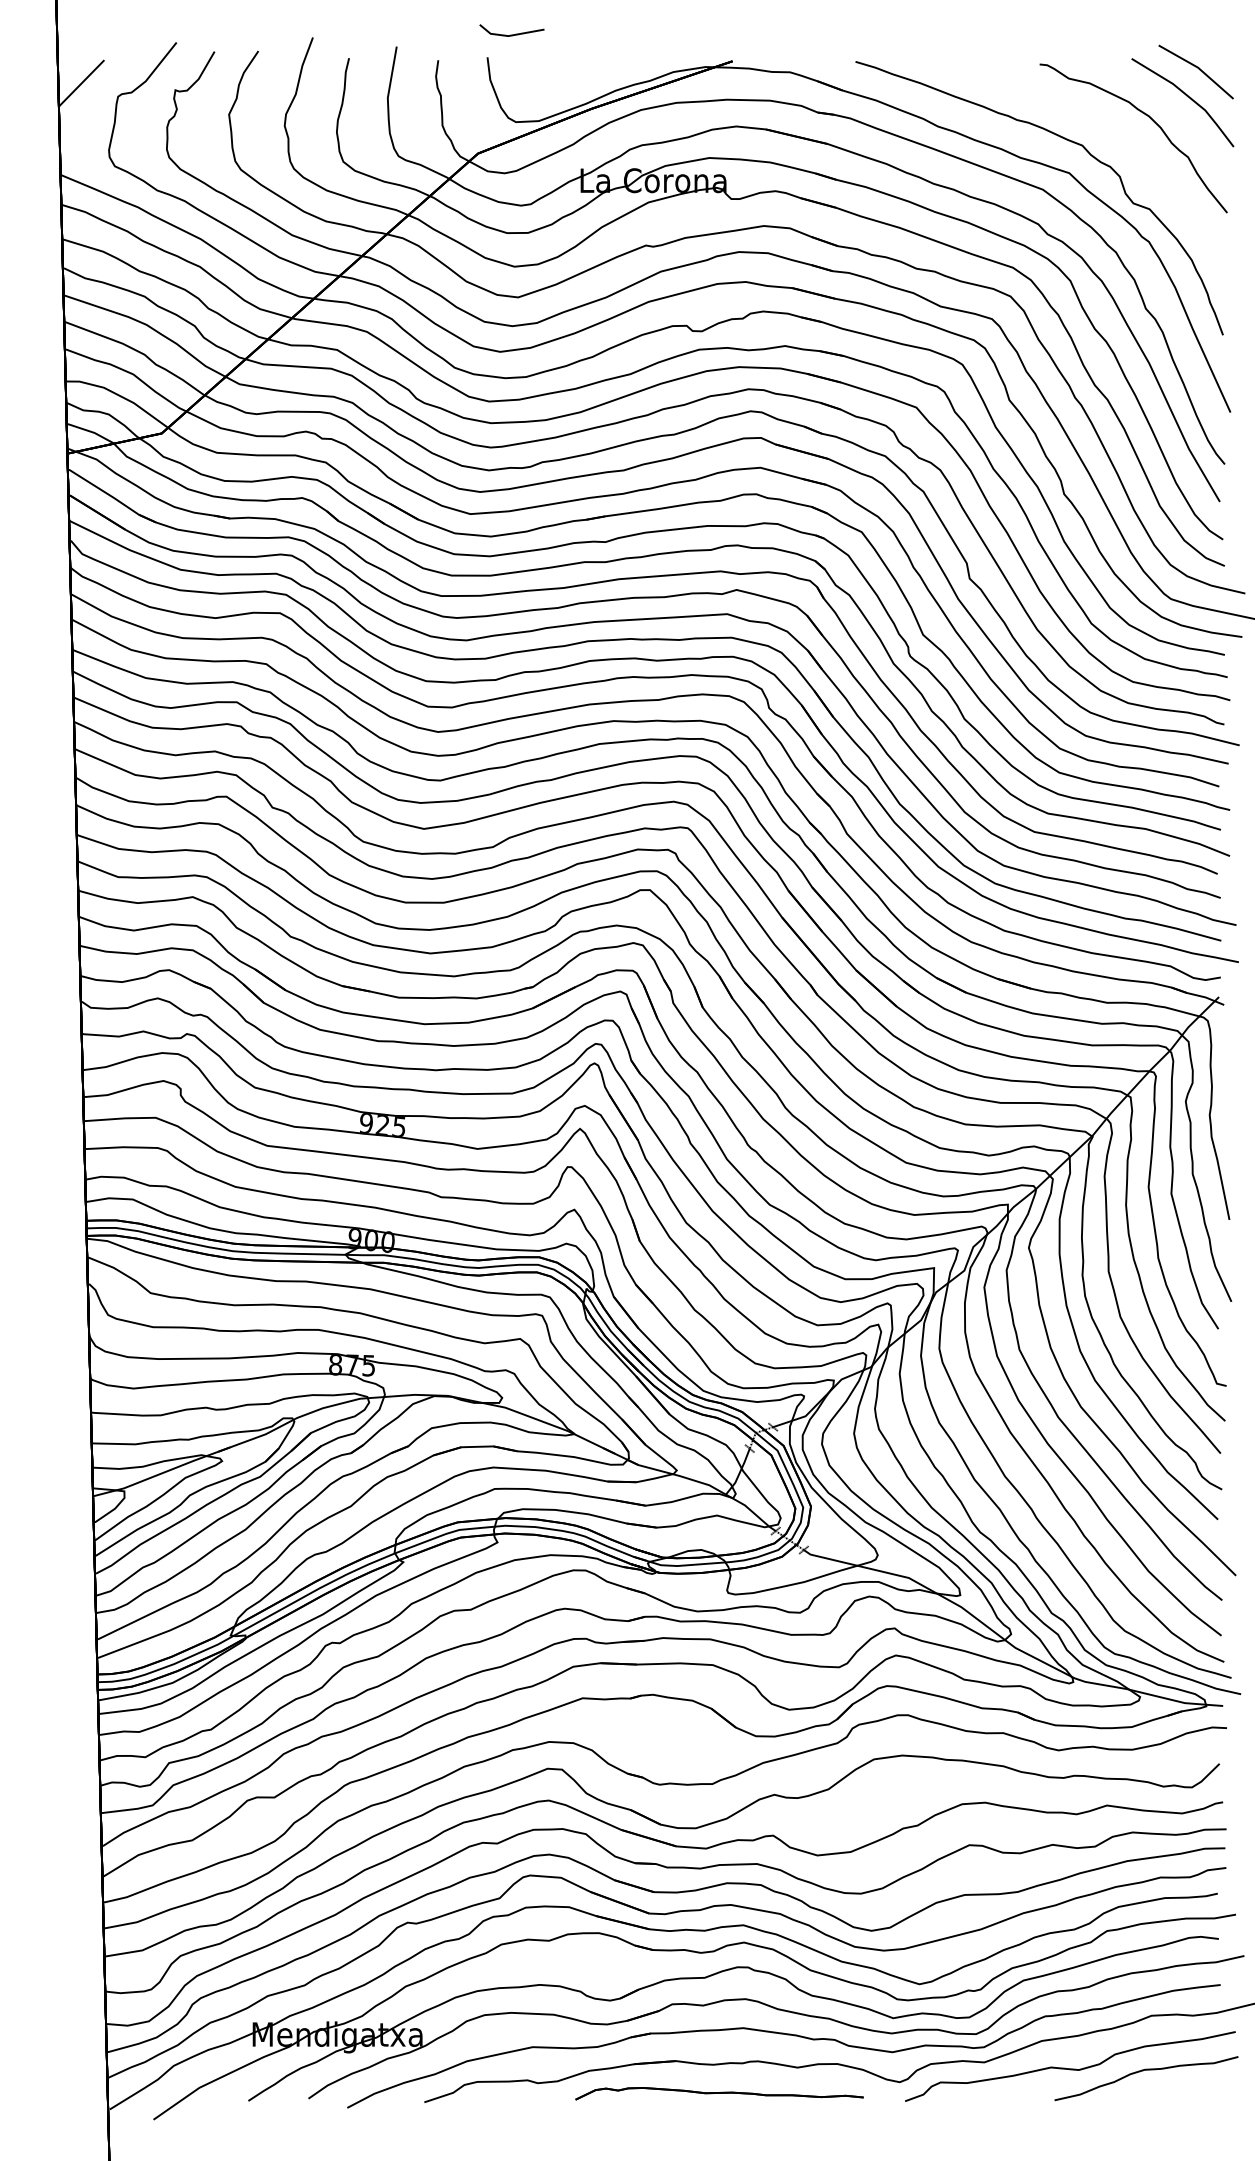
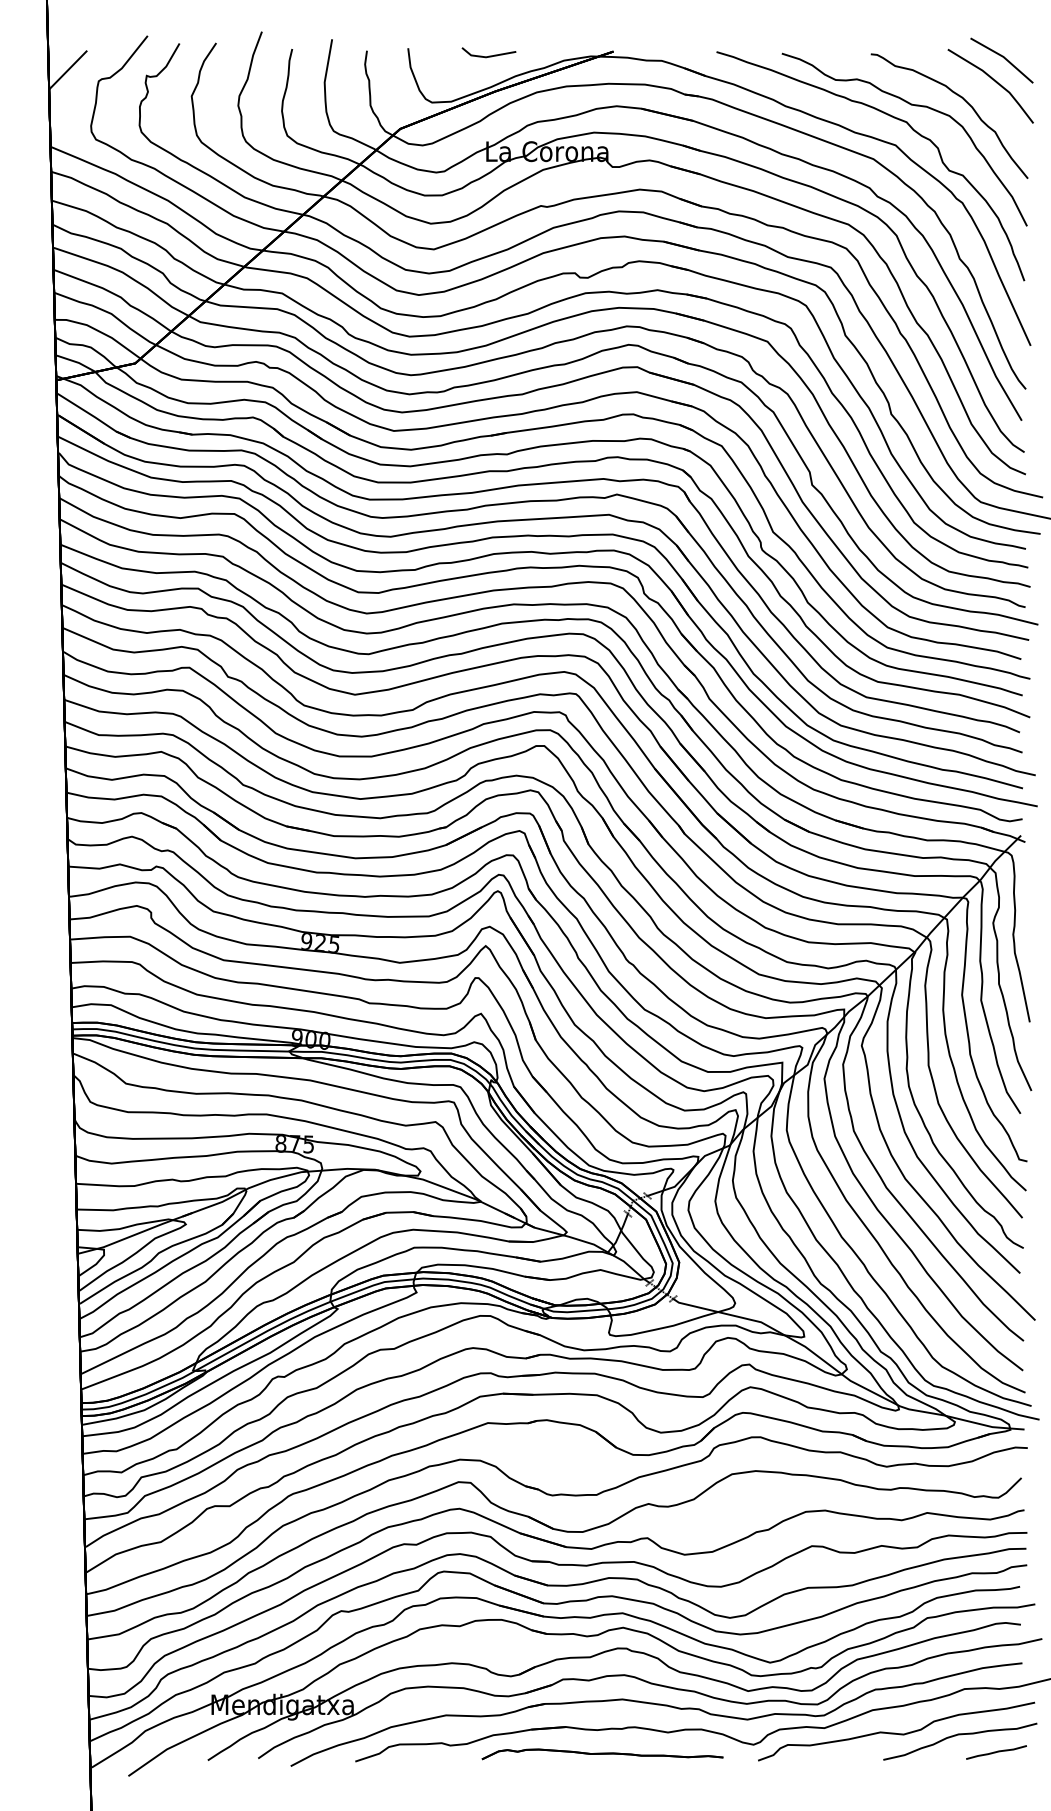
part: (511, 30) -> (488, 52), moved
part: (1087, 125) -> (910, 105), added
part: (1189, 2091) -> (996, 1752), added

